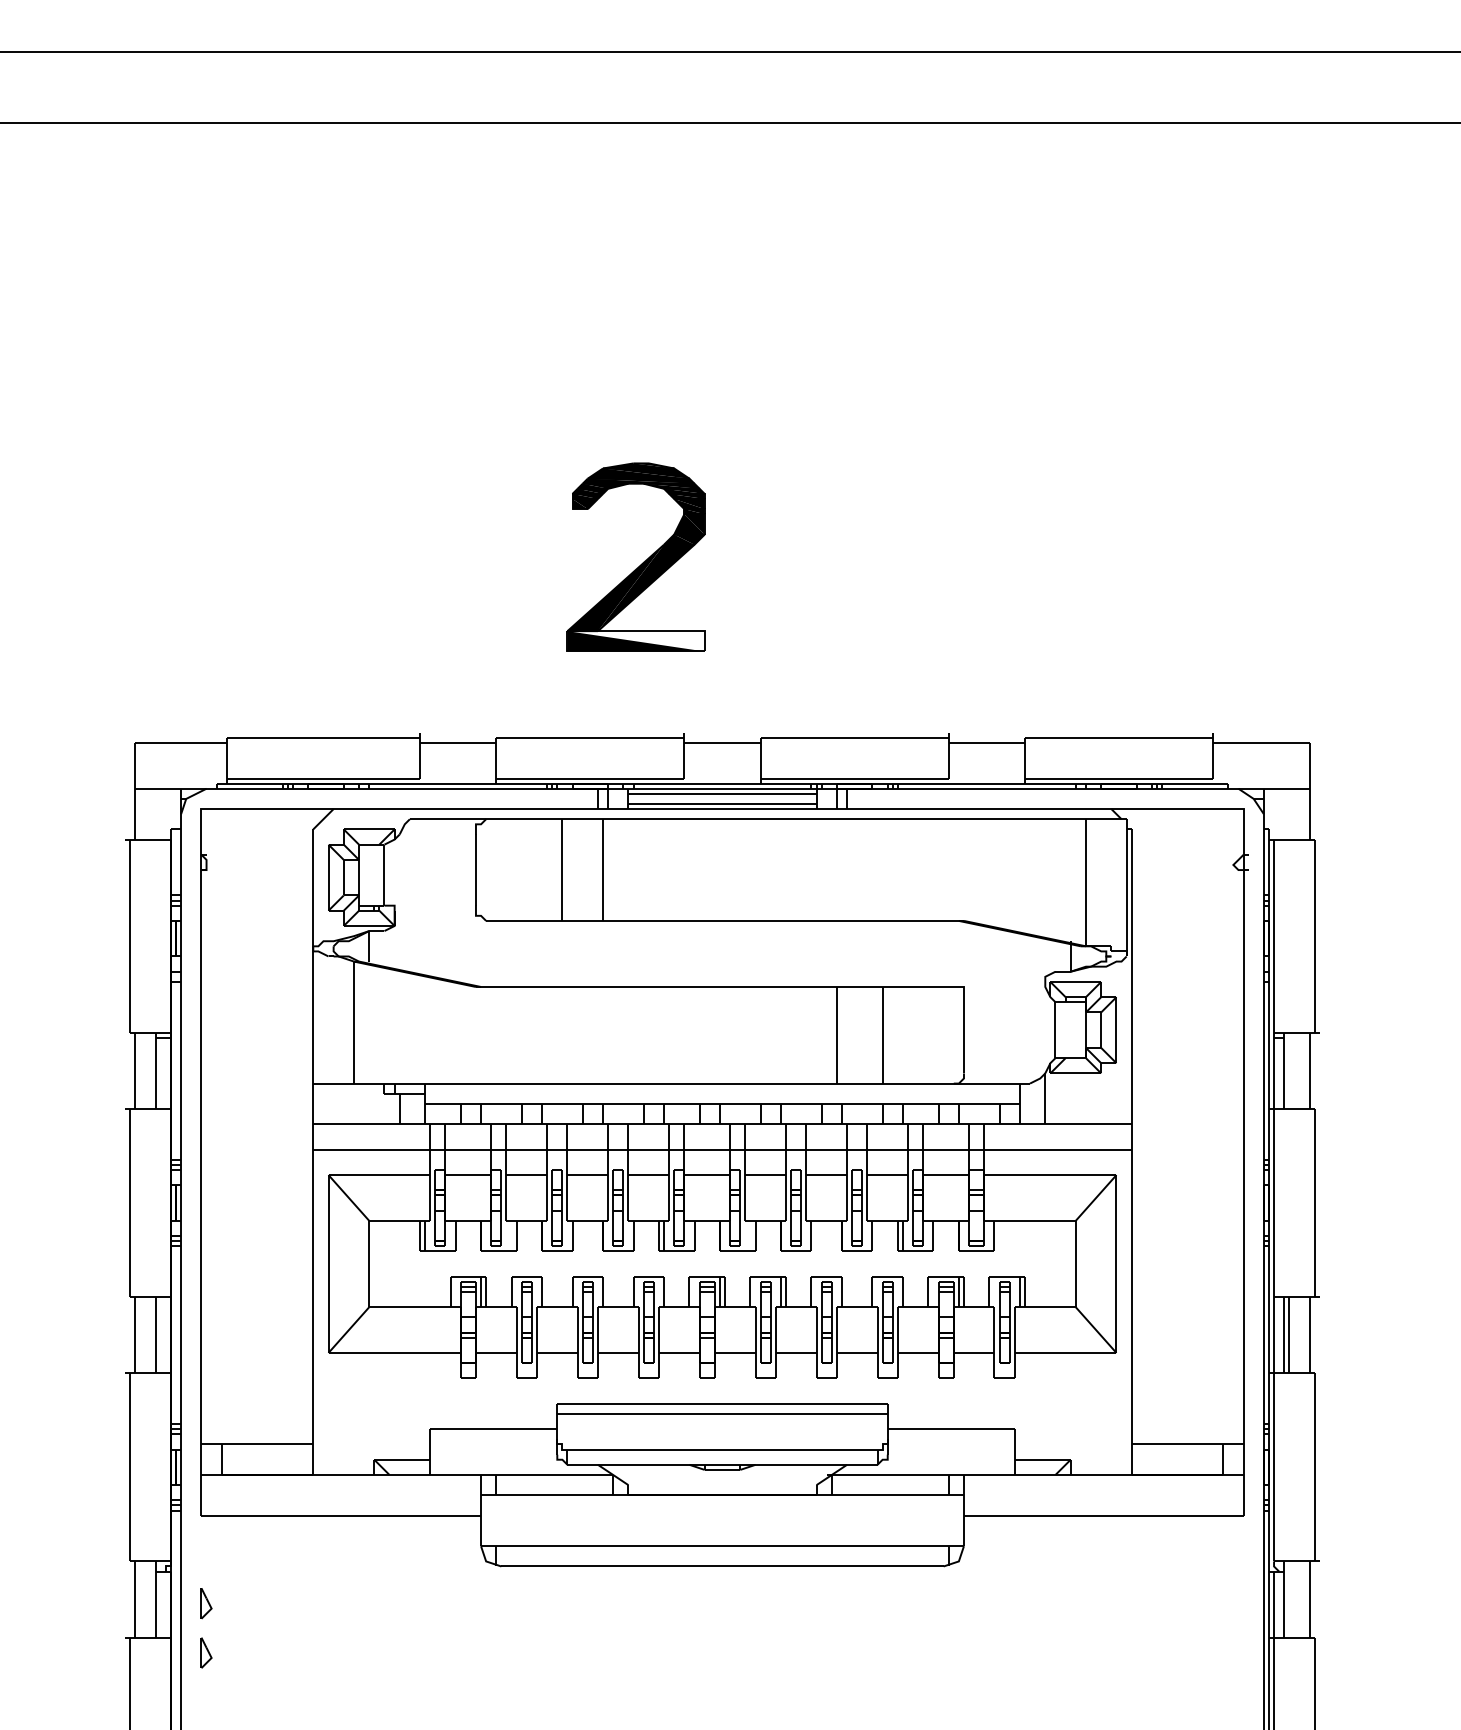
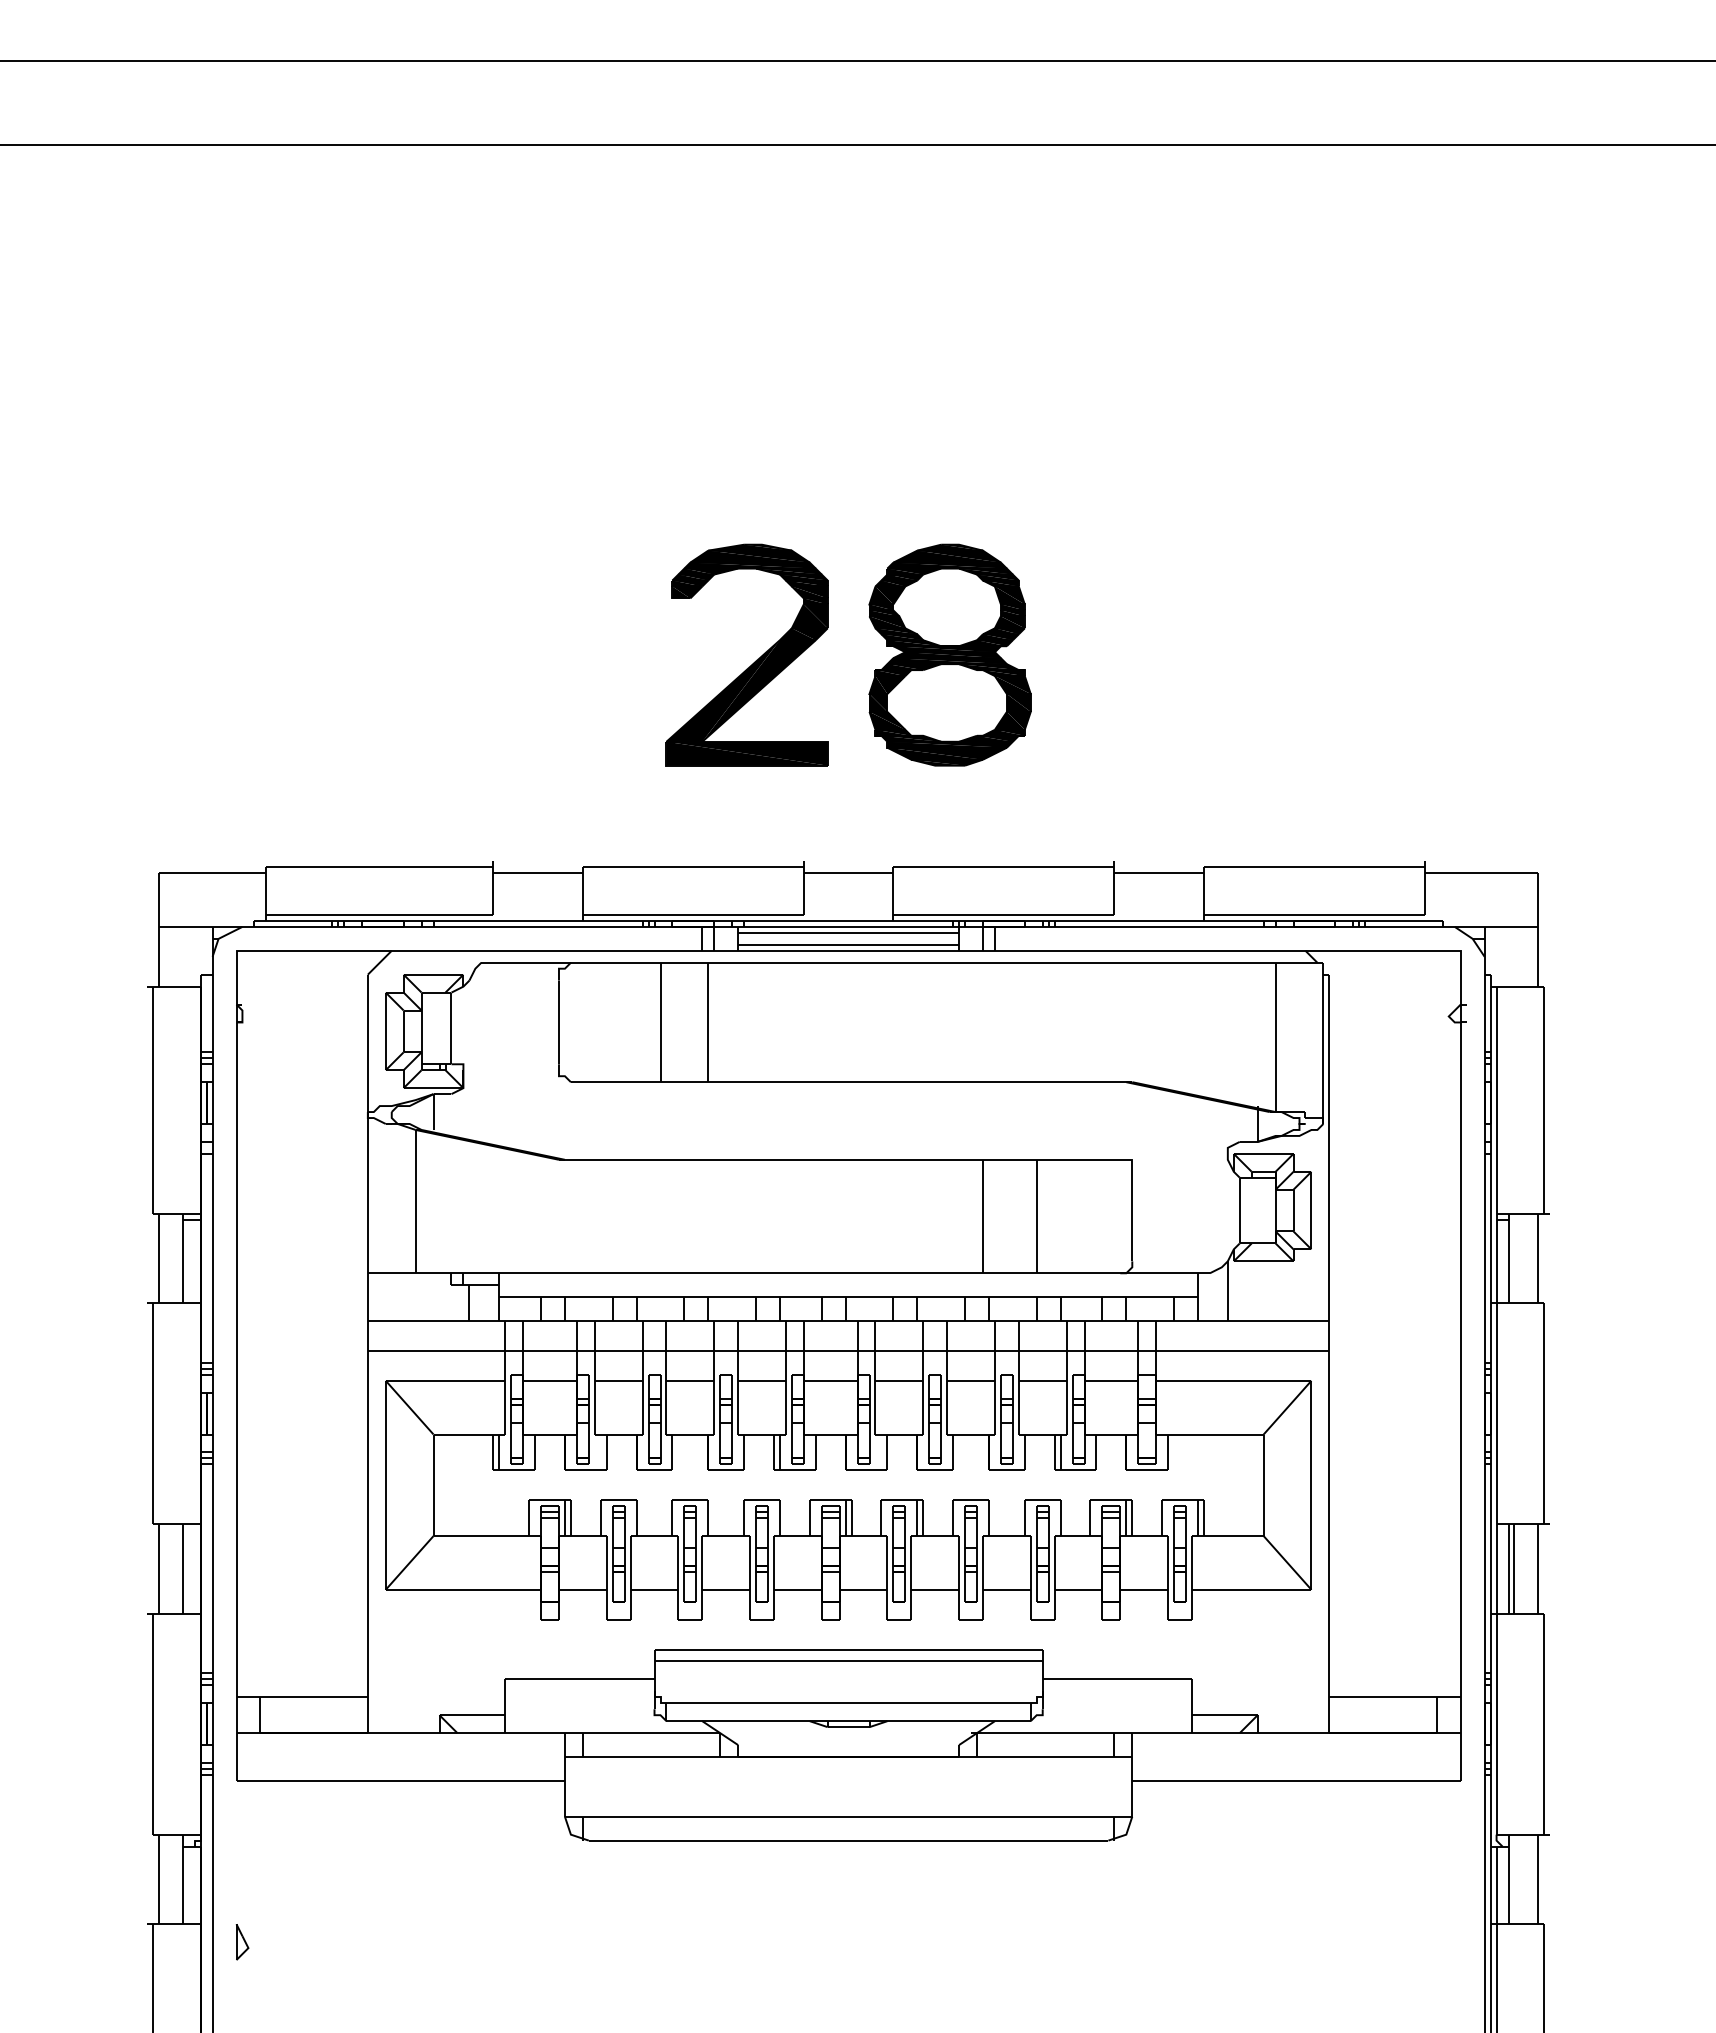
part: (808, 556) -> (949, 654), added
fill: (635, 641) -> (746, 753), added
part: (206, 1603) -> (242, 1884), removed

